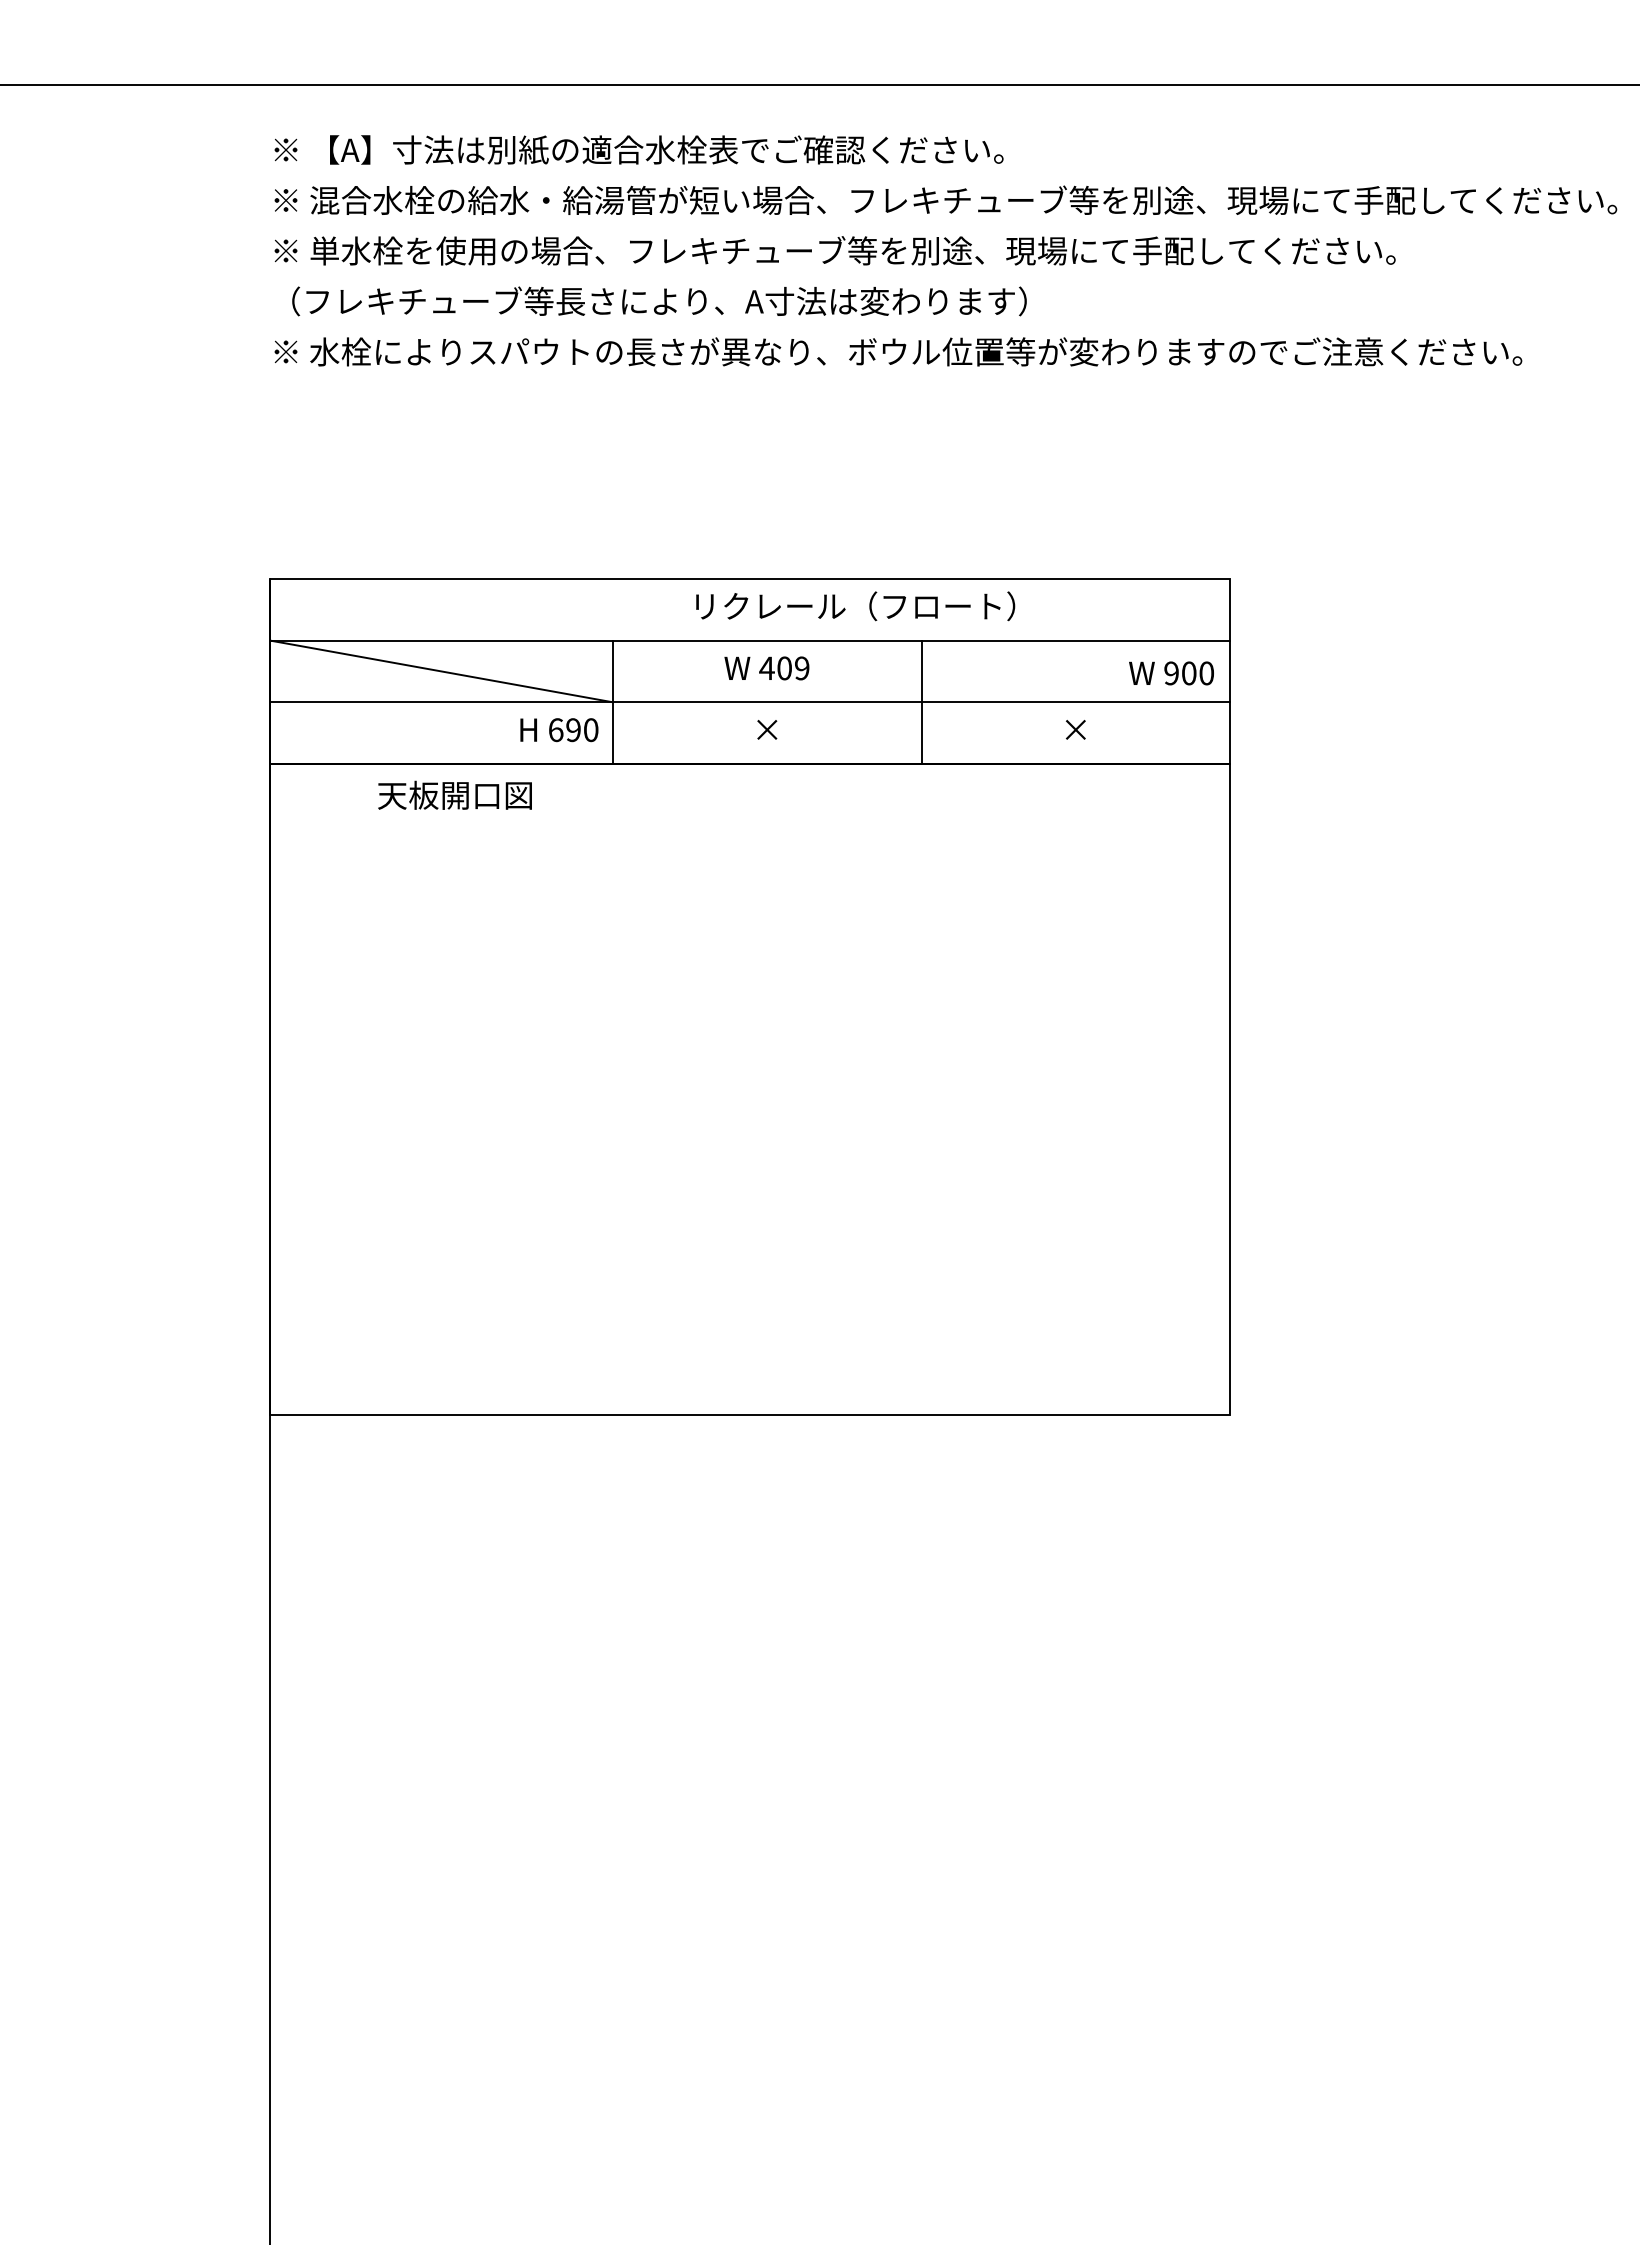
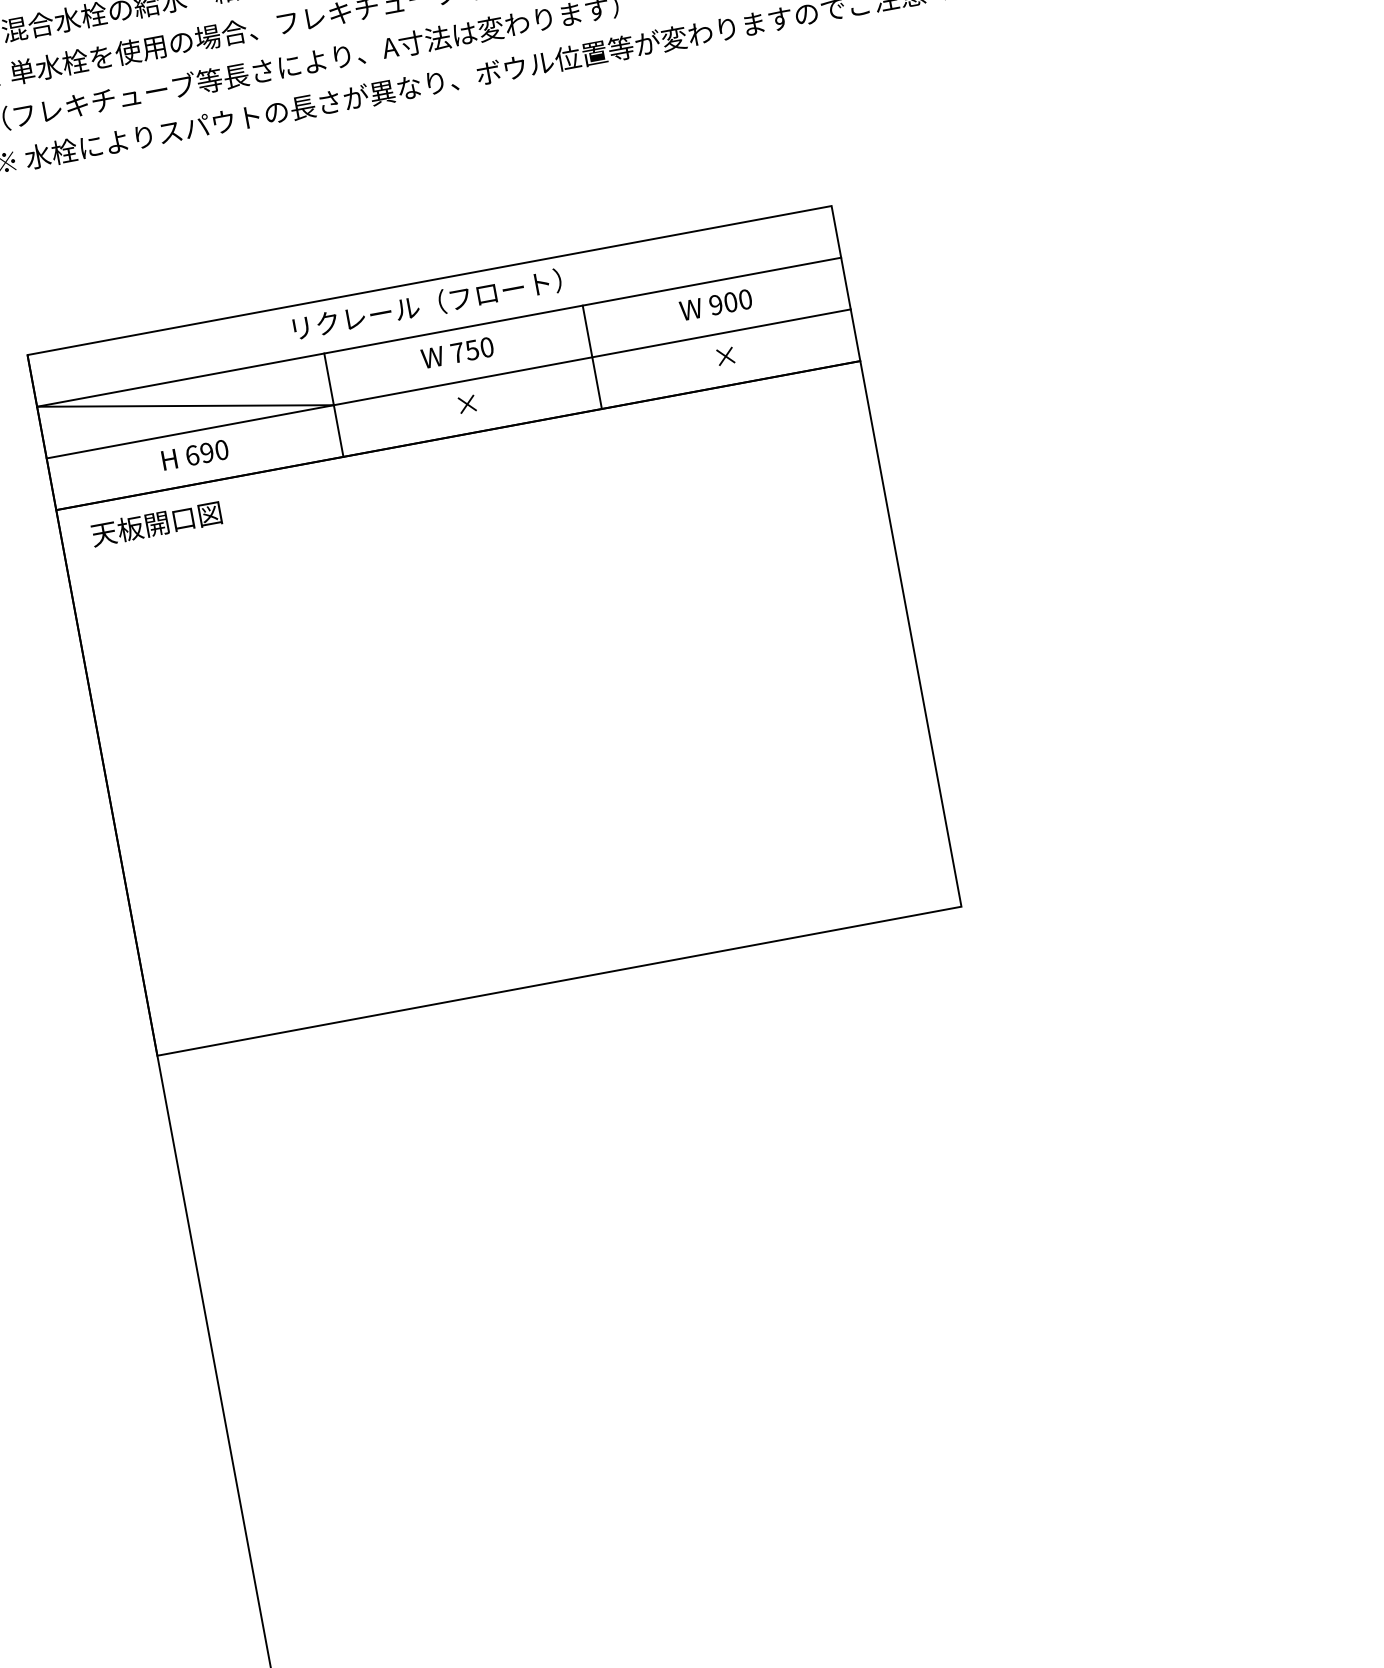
text: (855, 606) -> (427, 304), moved
text: (784, 668) -> (472, 350), 409 -> 750
text: (1171, 673) -> (715, 305), moved
text: (559, 730) -> (195, 455), moved
text: (454, 794) -> (156, 523), moved

